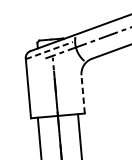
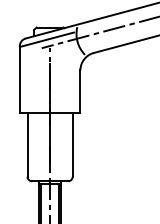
line: (49, 50) -> (47, 39), dashed -> solid
line: (83, 94) -> (80, 91), dashed -> solid

